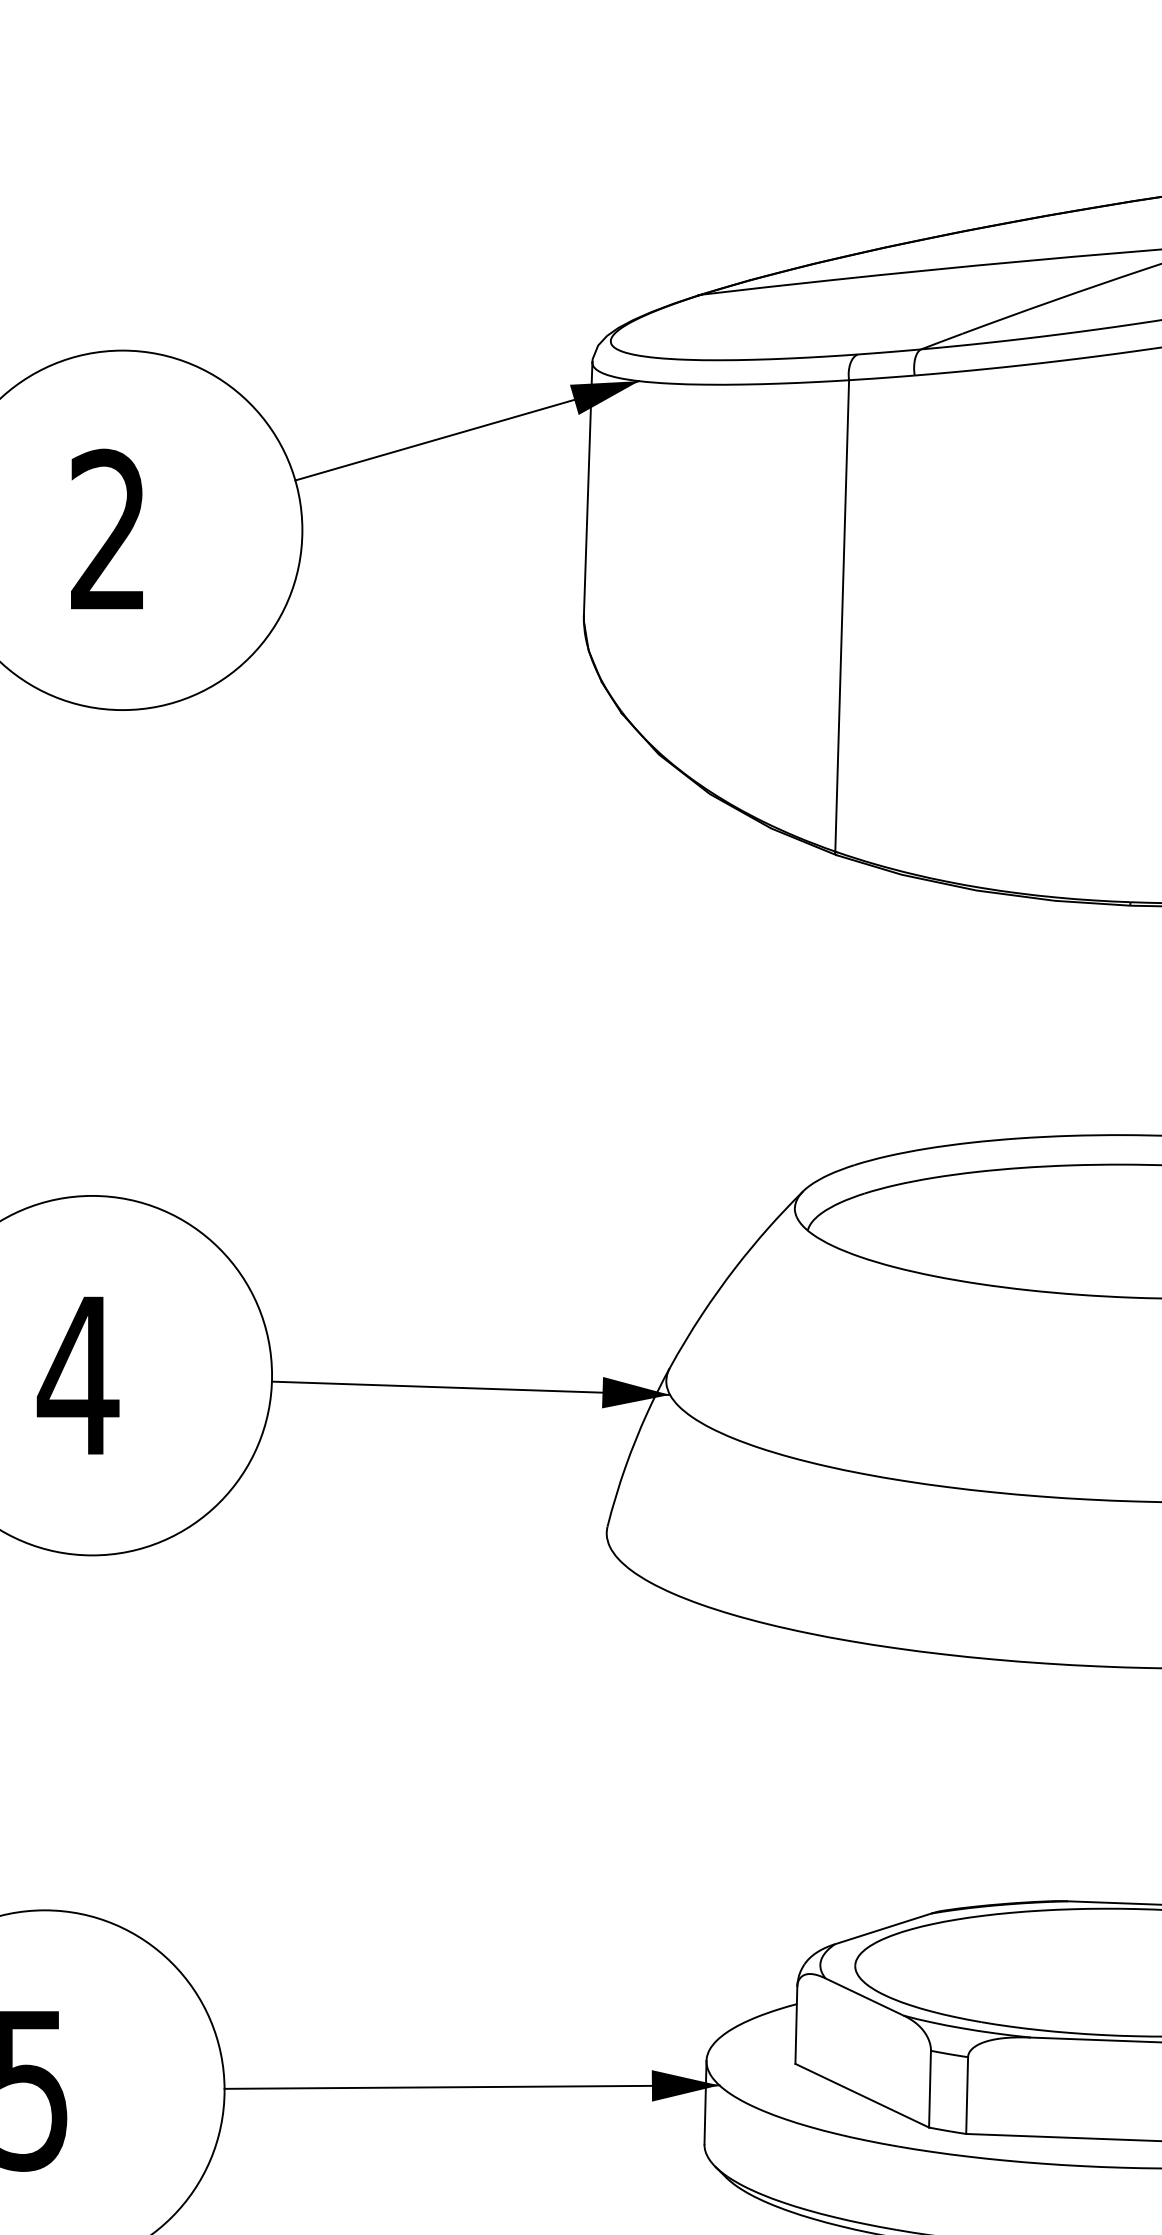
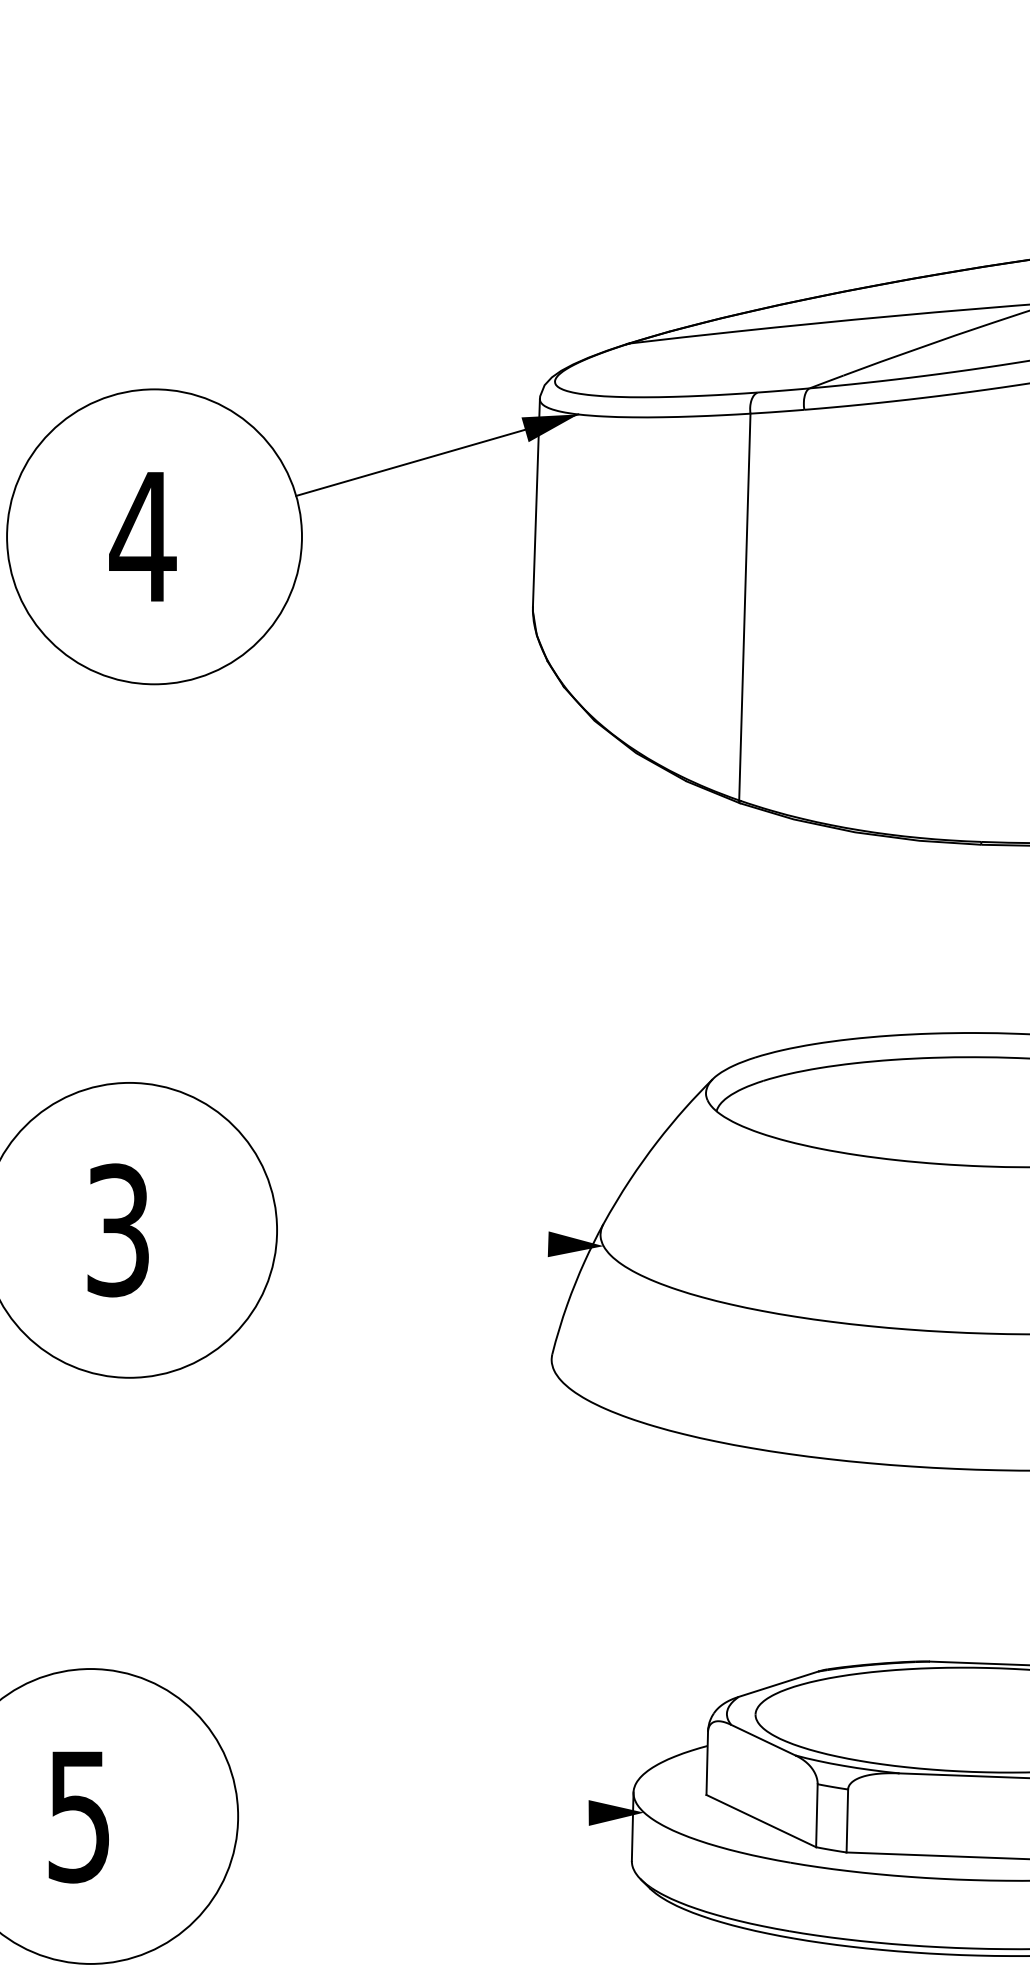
text: (107, 528) -> (142, 535), 2 -> 4
text: (77, 1375) -> (117, 1230), 4 -> 3
line: (471, 1388) -> (440, 1240), removed
line: (472, 2086) -> (441, 1813), removed

